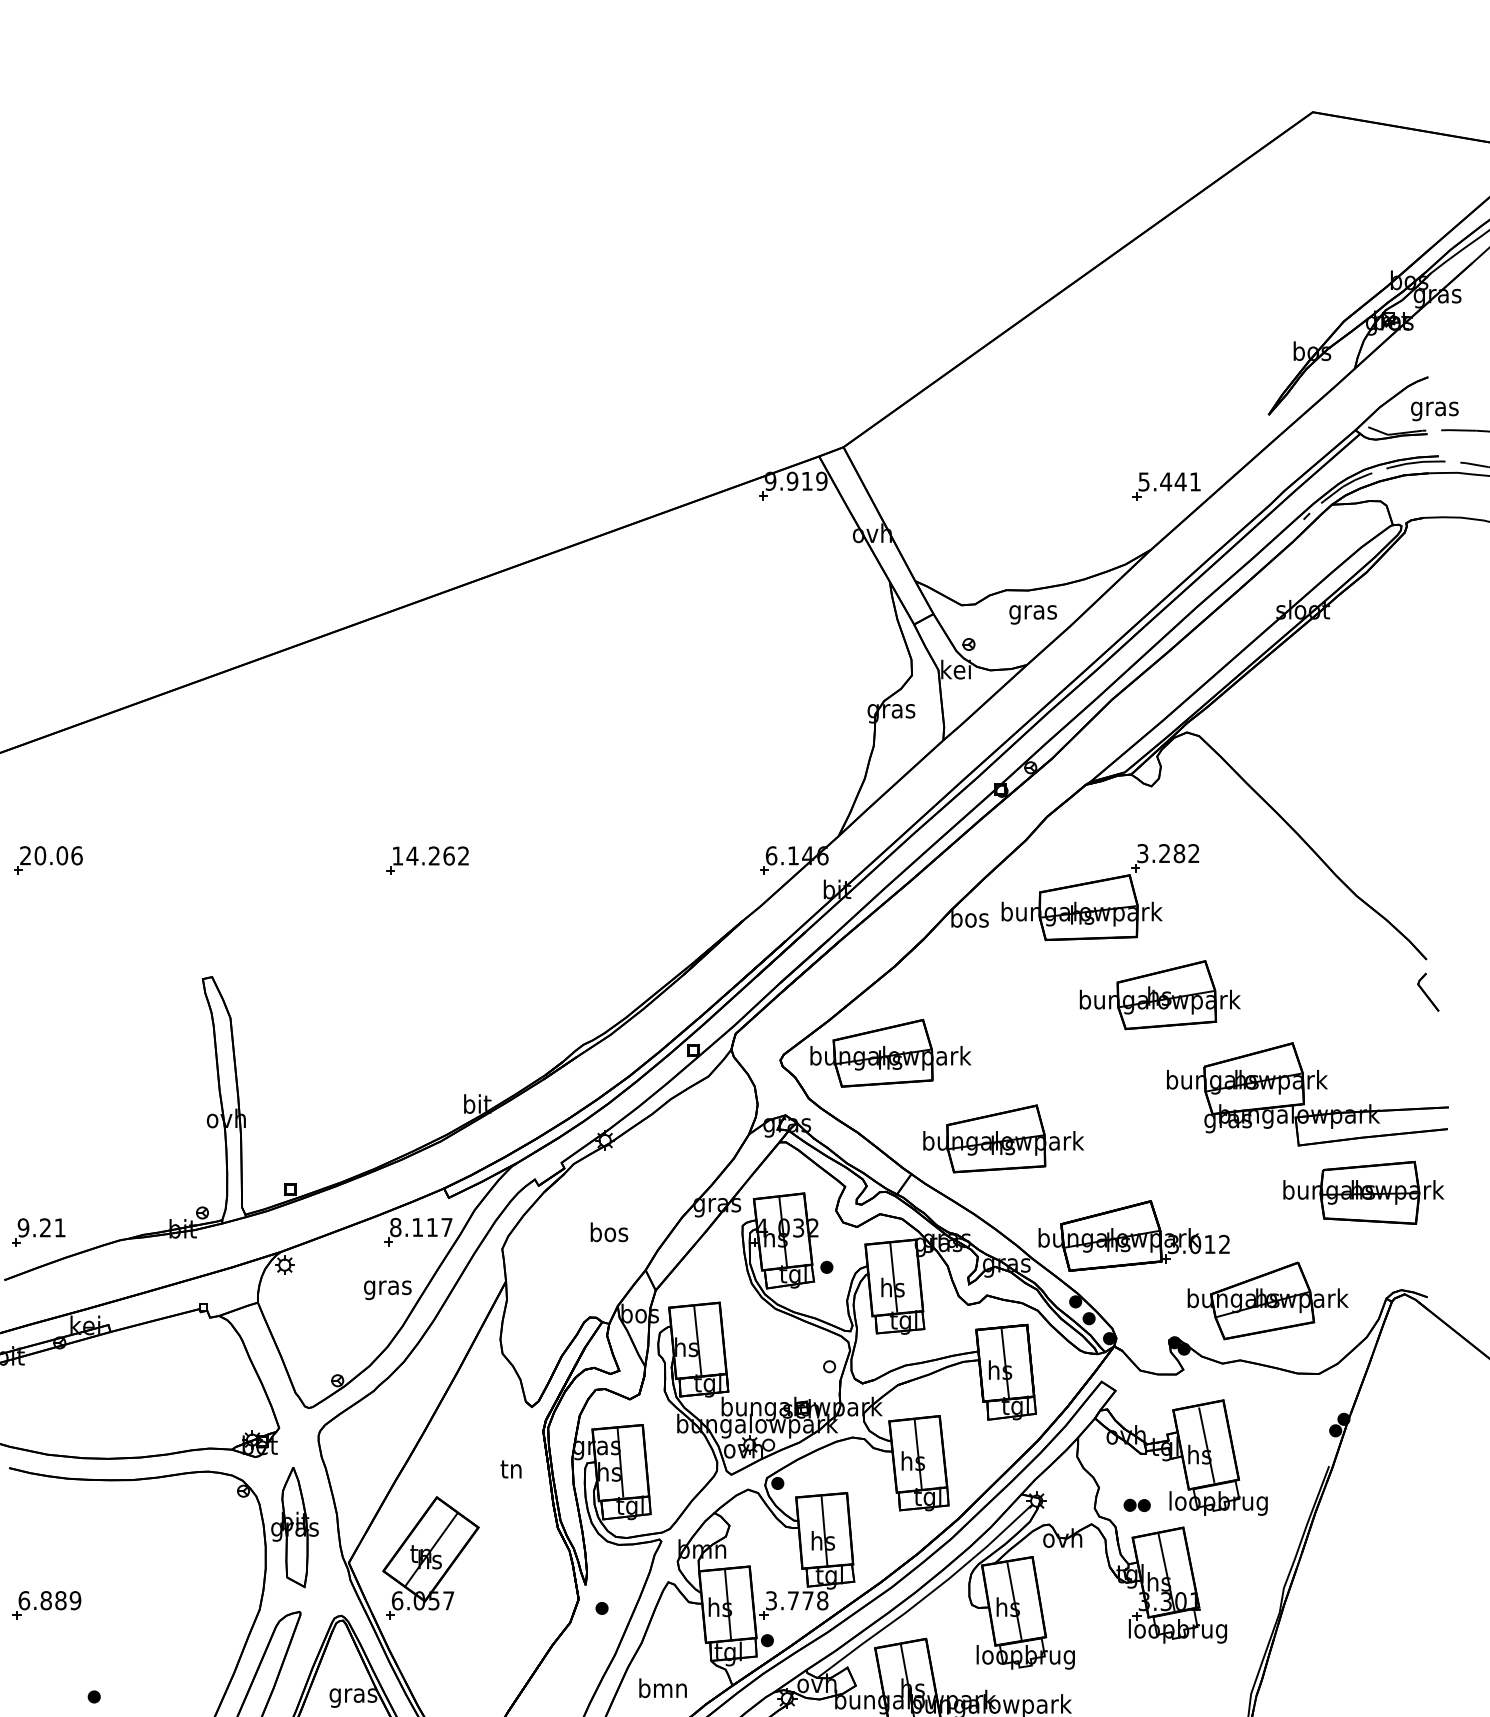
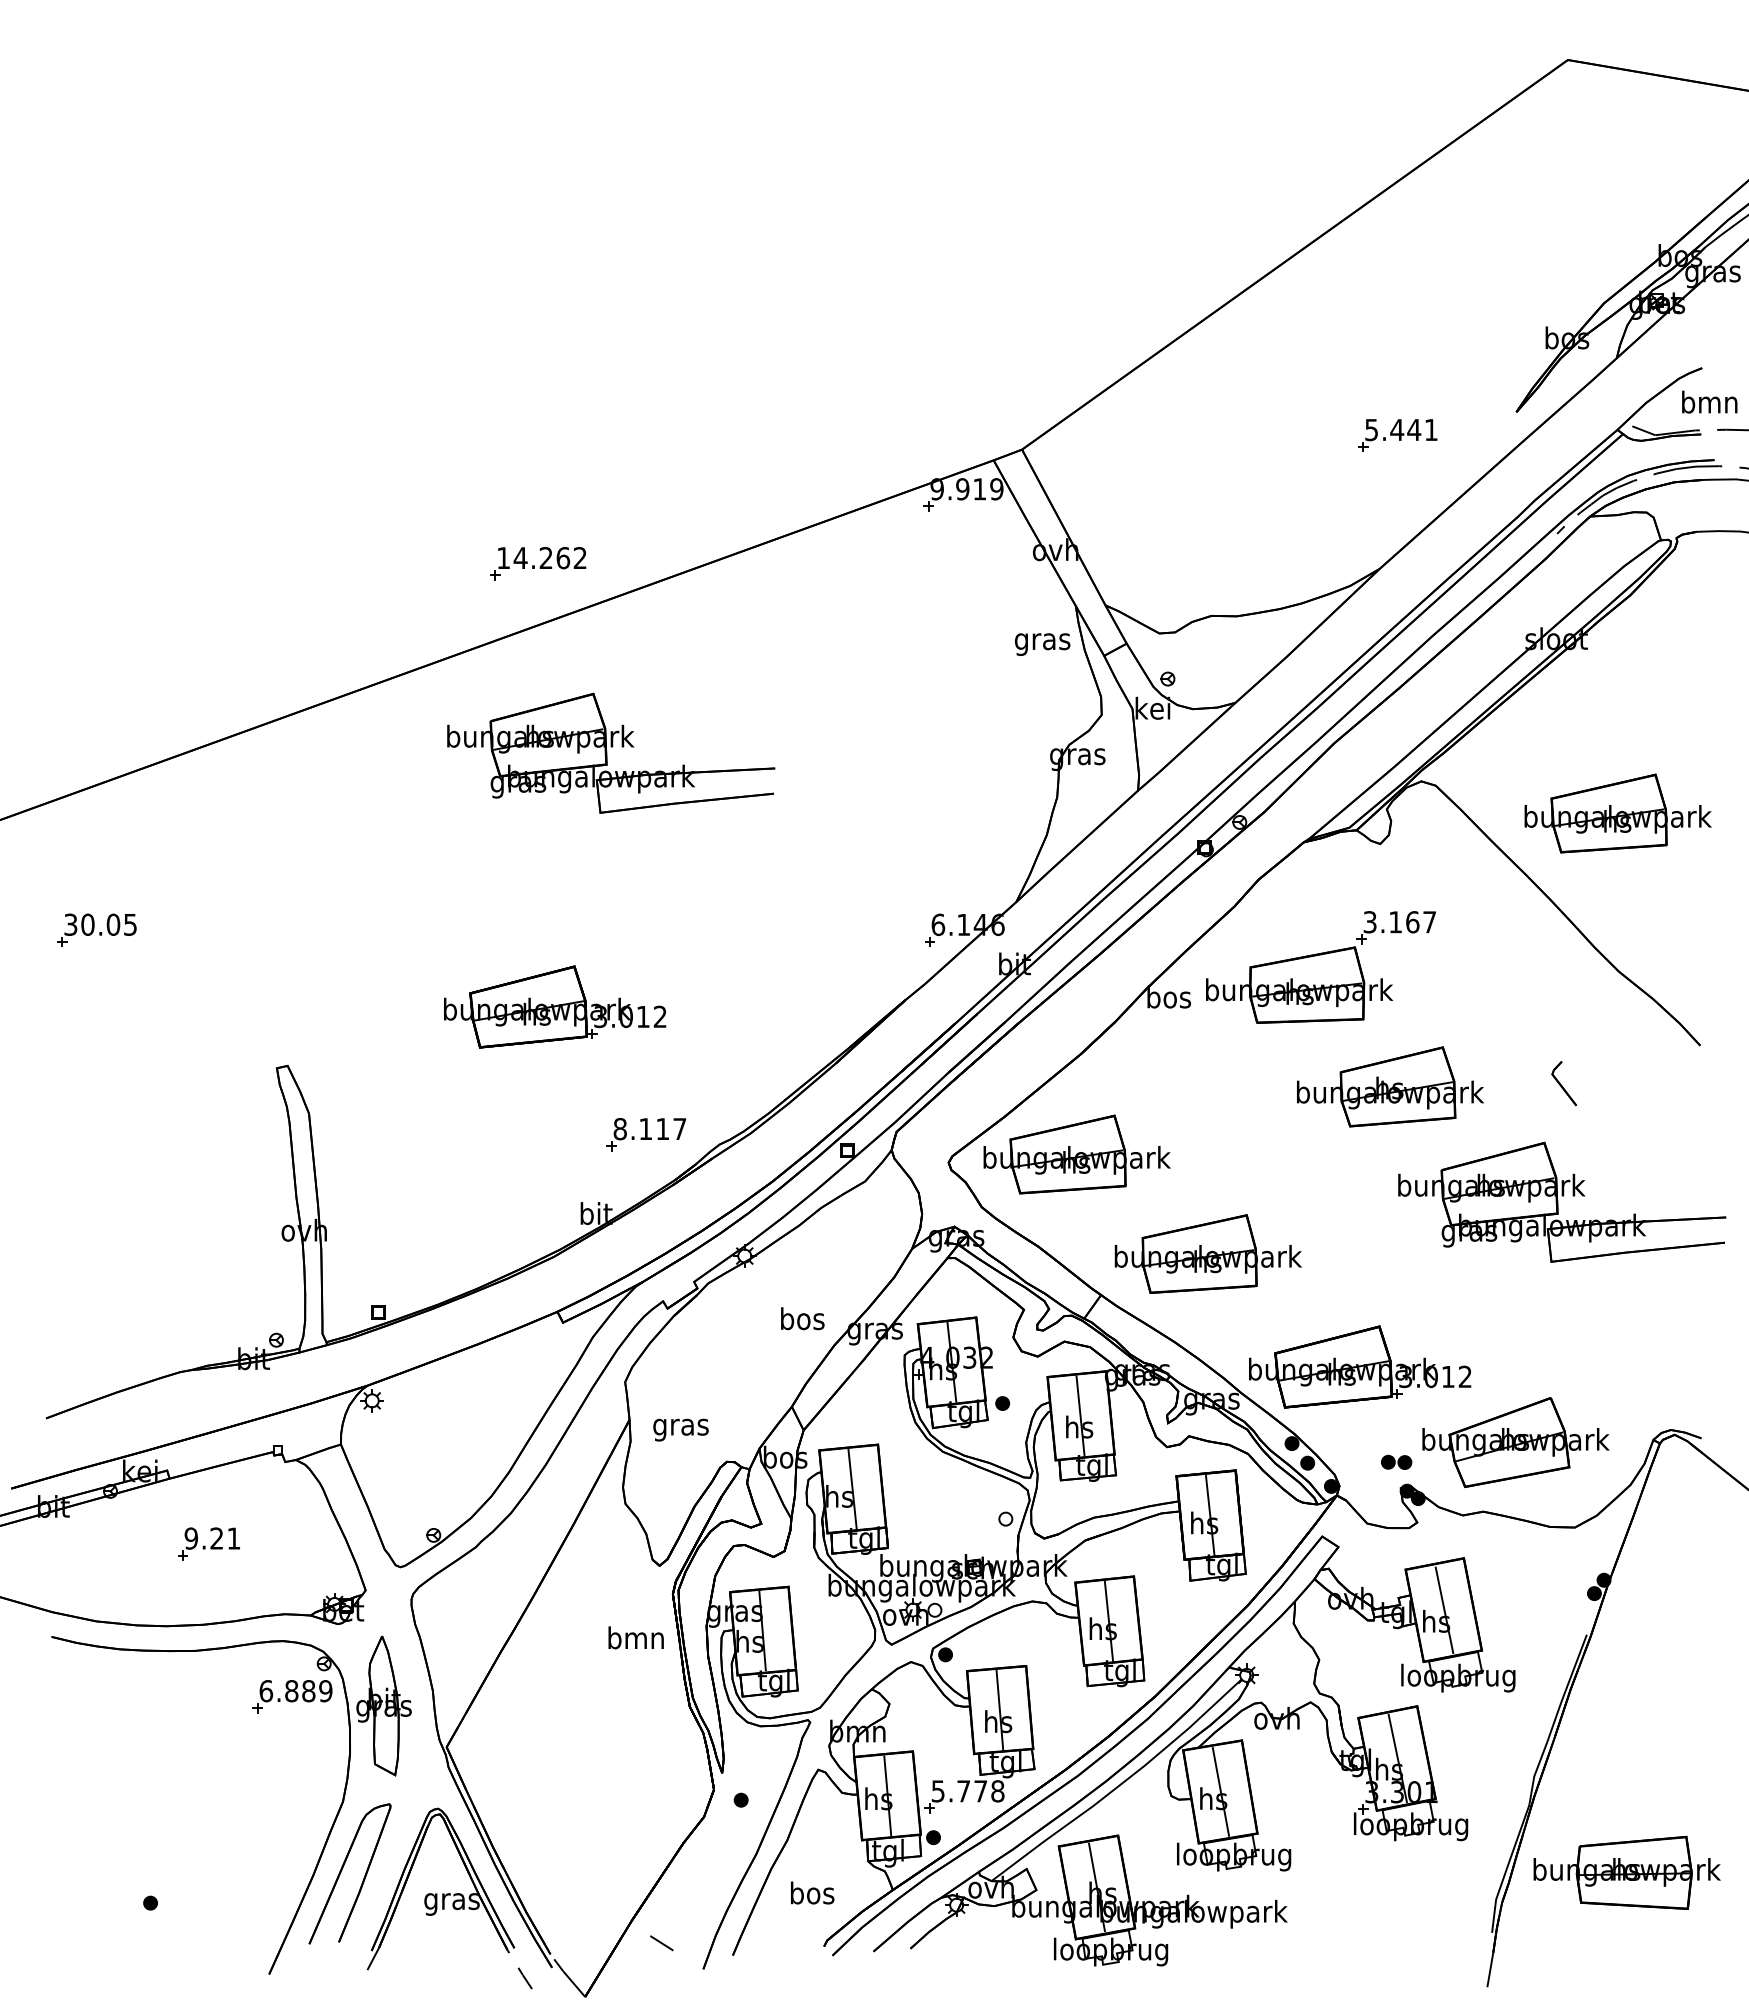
text: (1434, 408) -> (1709, 404), gras -> bmn
part: (1166, 486) -> (1397, 435), moved
text: (1033, 614) -> (1042, 644), moved
part: (490, 707) -> (611, 752), added
part: (1355, 760) -> (1617, 813), added
text: (1179, 853) -> (1412, 922), 3.282 -> 3.167
text: (51, 855) -> (100, 924), 20.06 -> 30.05
part: (427, 860) -> (538, 563), moved
part: (442, 926) -> (555, 1006), added
part: (1428, 992) -> (1564, 1083), moved
part: (1363, 1192) -> (1626, 1872), moved
part: (38, 1232) -> (208, 1543), moved
part: (418, 1232) -> (646, 1134), moved
text: (609, 1232) -> (802, 1318), moved
text: (387, 1289) -> (680, 1429), moved
text: (511, 1468) -> (635, 1637), tn -> bmn
part: (1137, 1504) -> (1396, 1461), moved
part: (430, 1557) -> (541, 1741), removed
text: (771, 1600) -> (938, 1790), 3.778 -> 5.778
part: (46, 1605) -> (292, 1696), moved
text: (662, 1687) -> (811, 1892), bmn -> bos

